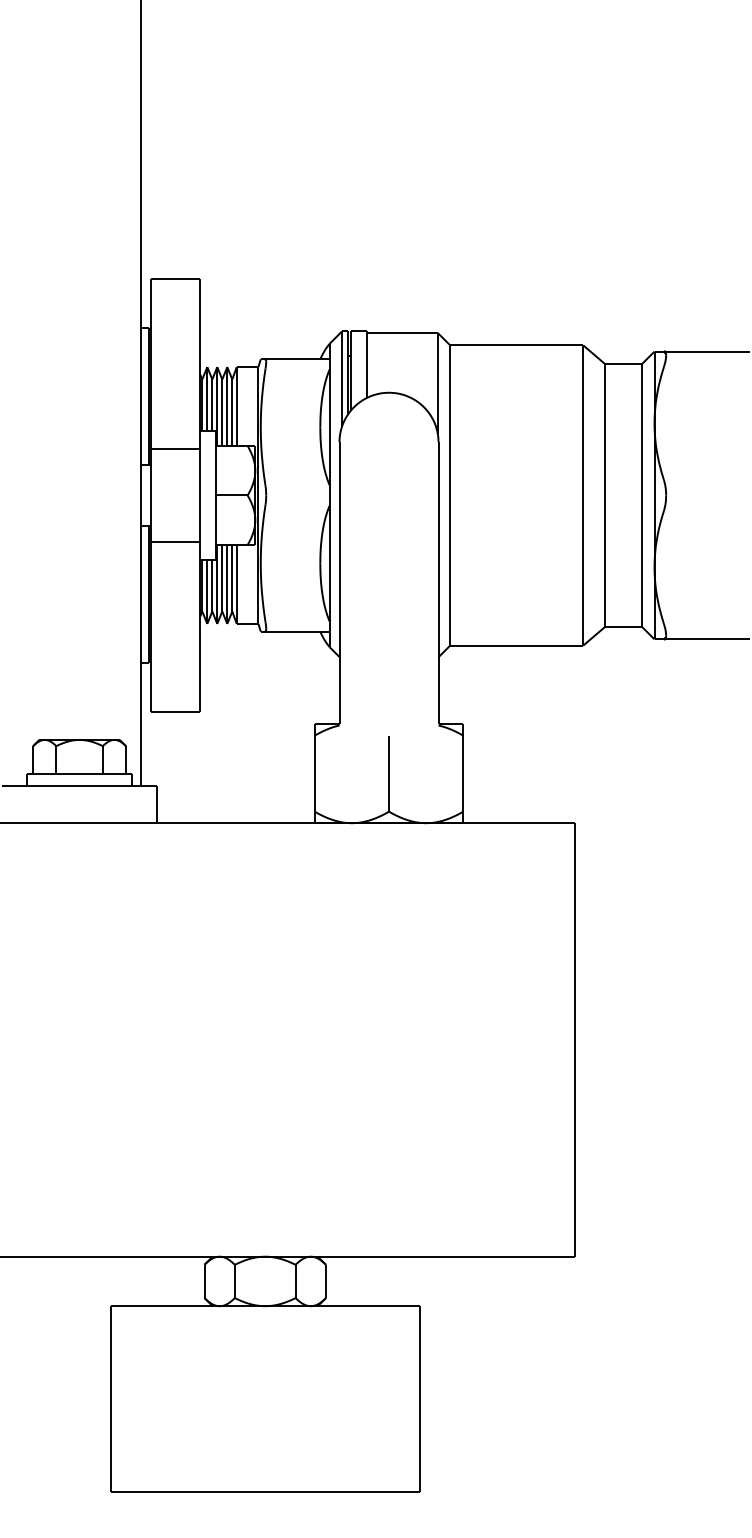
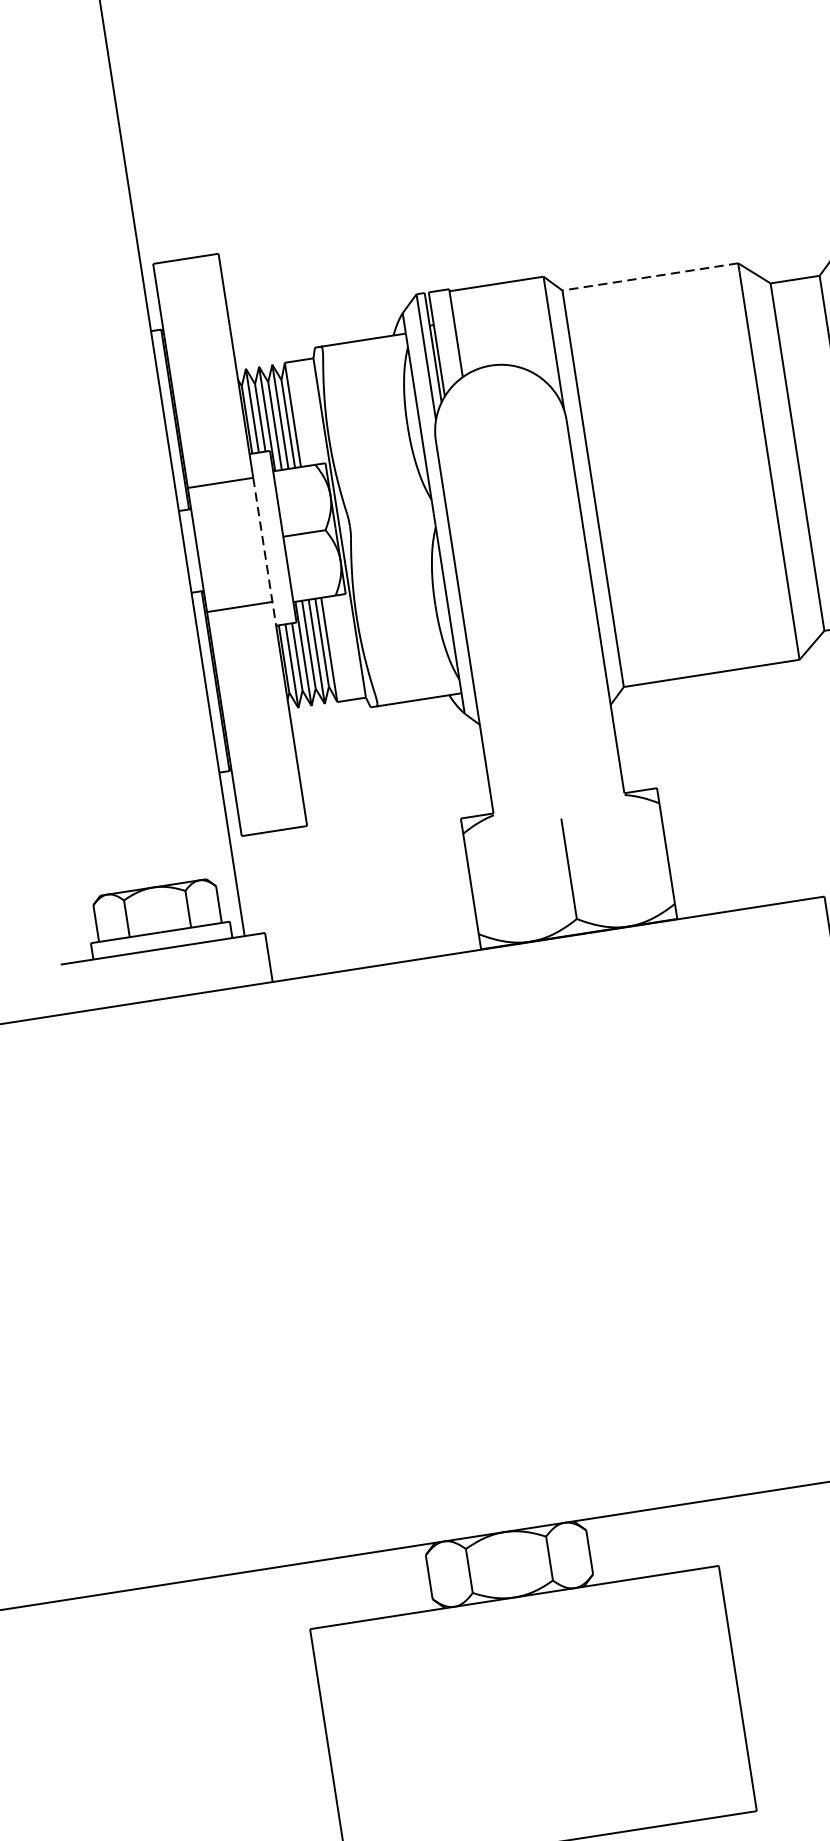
line: (516, 345) -> (649, 277), solid -> dashed
line: (200, 505) -> (265, 553), solid -> dashed

